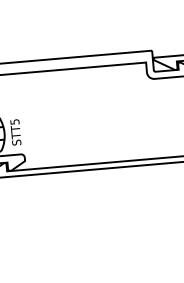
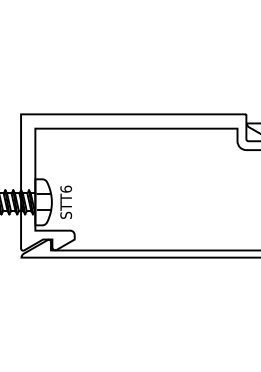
text: (15, 121) -> (66, 188), STT5 -> STT6

